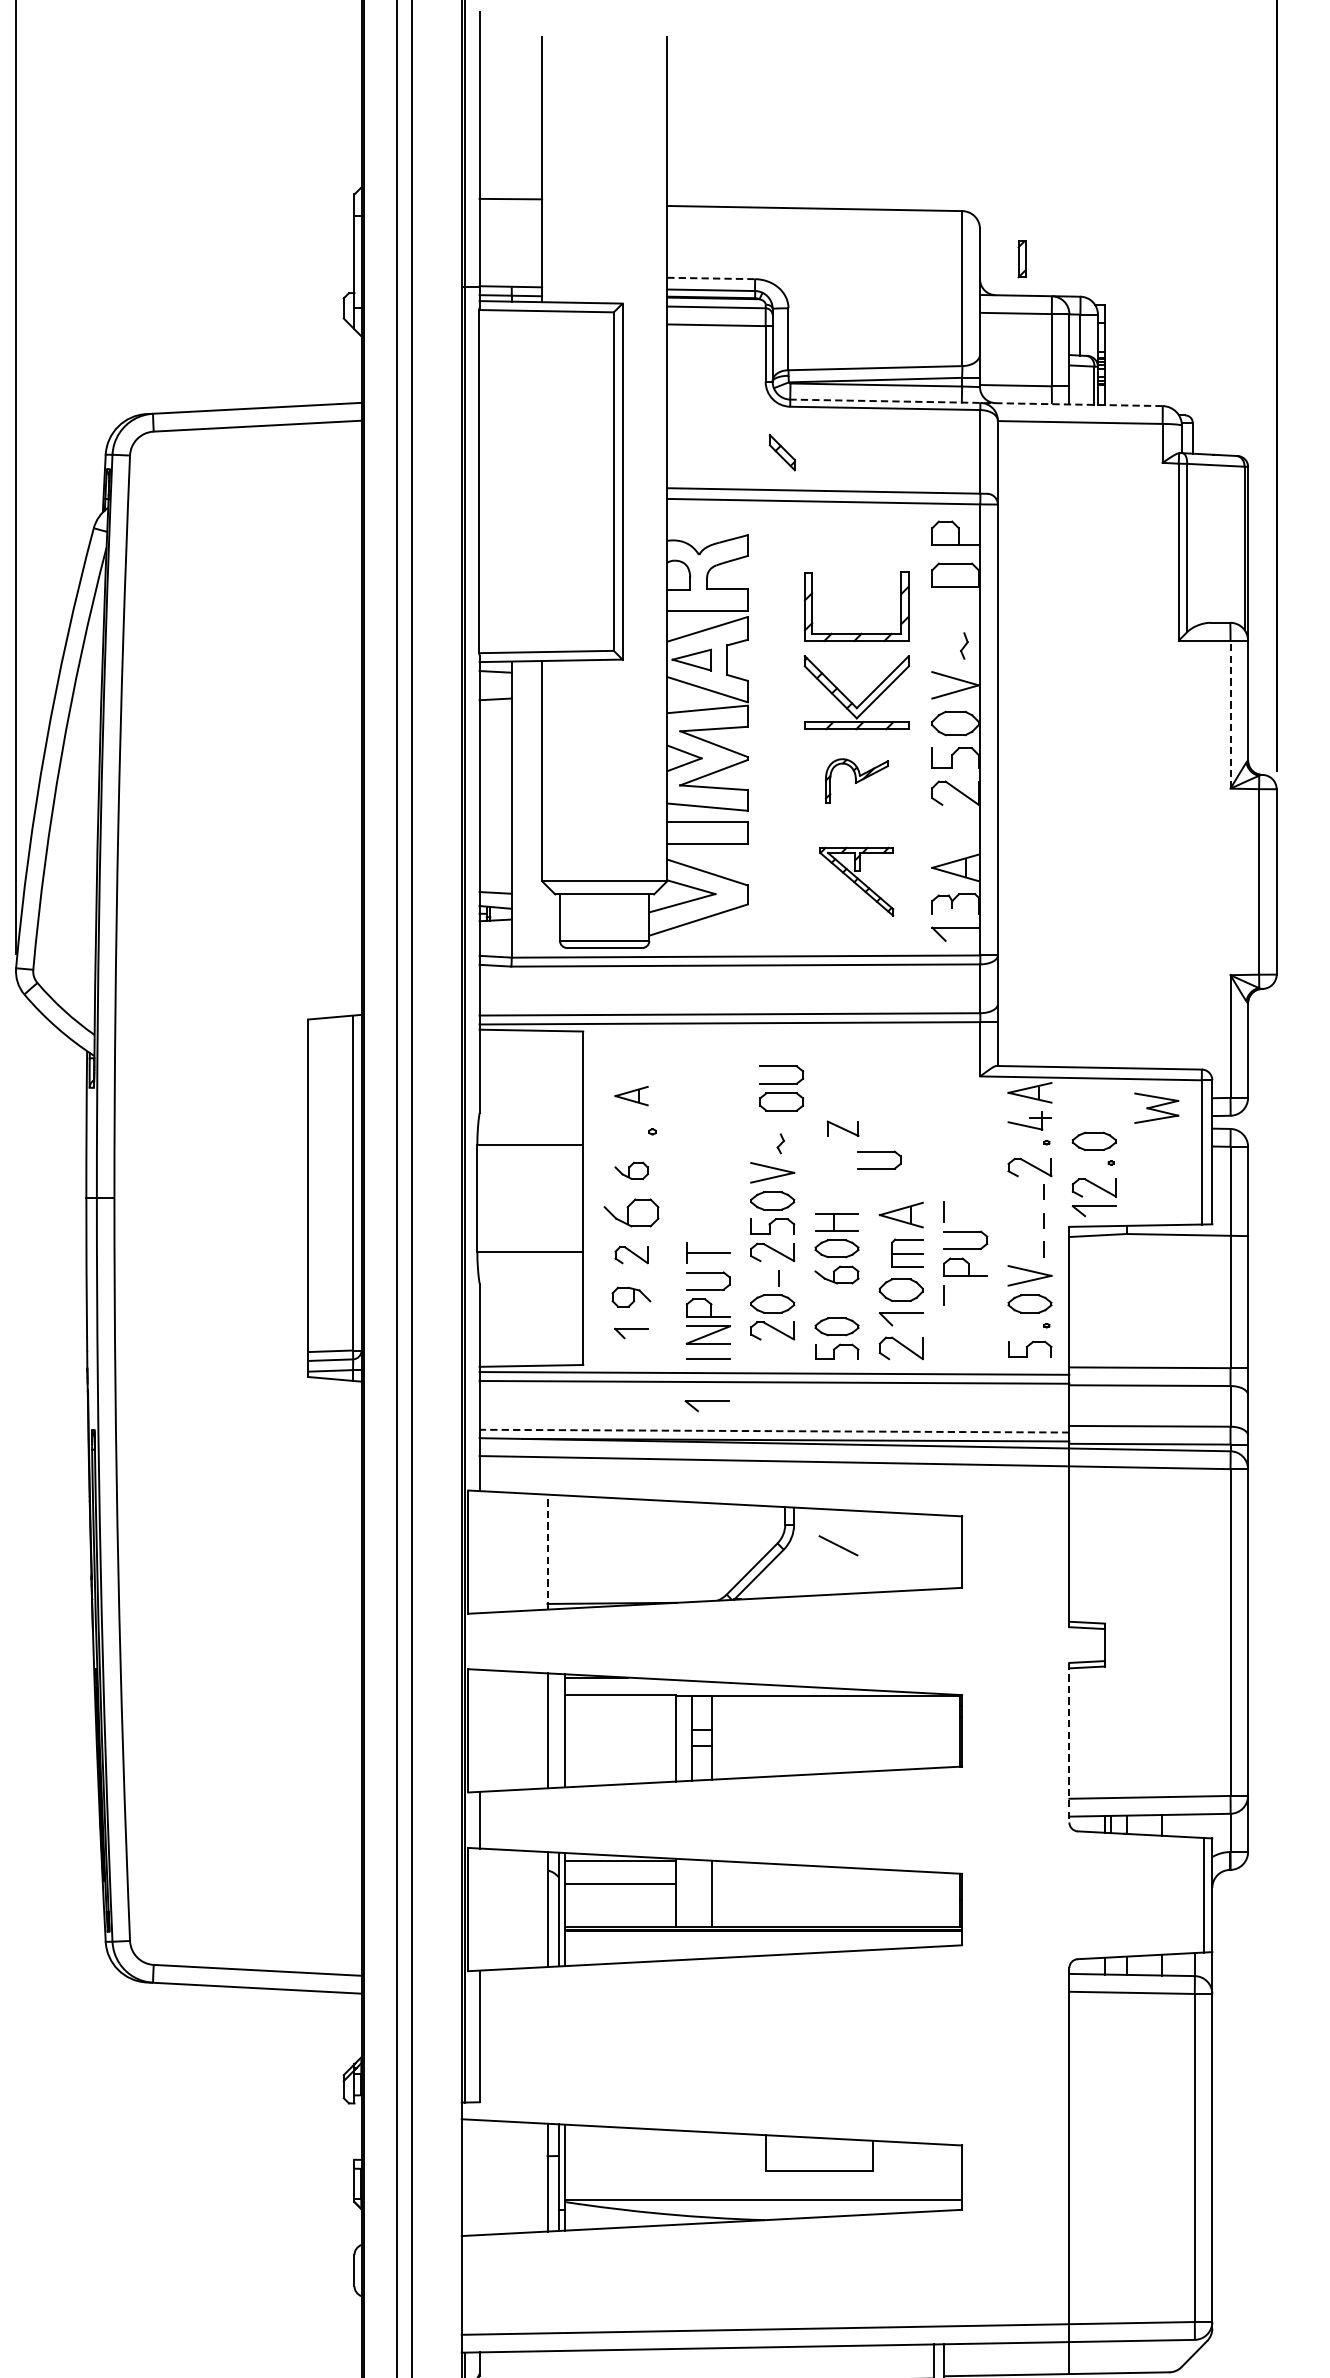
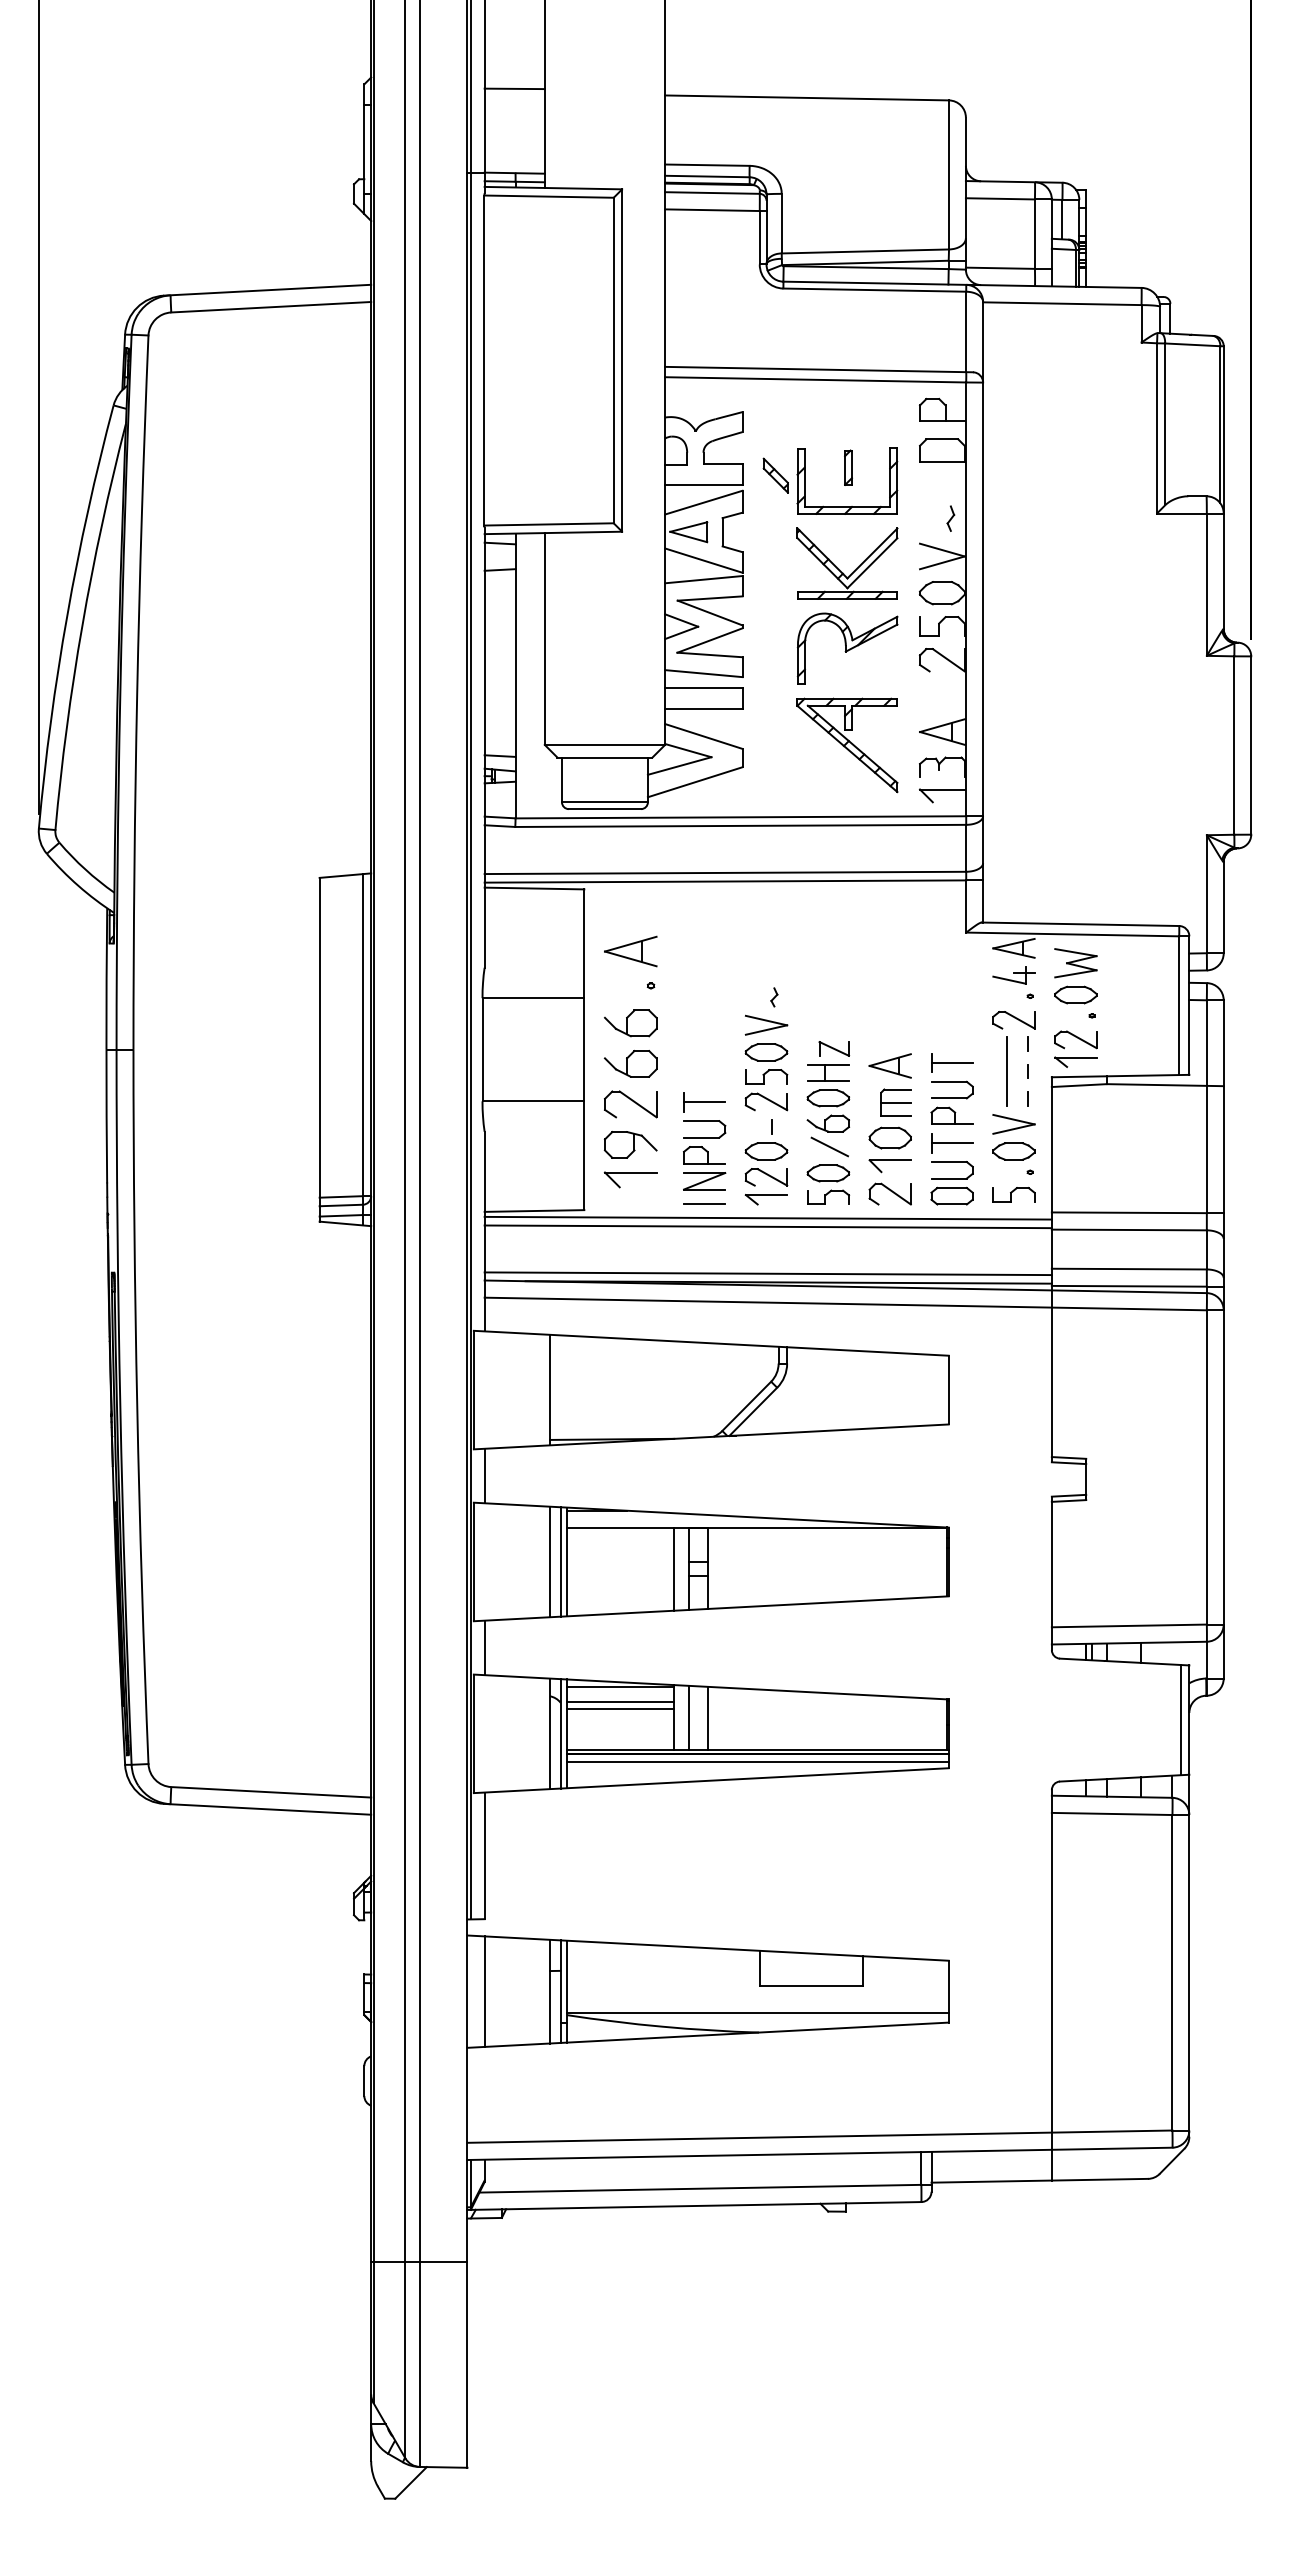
part: (1022, 259) -> (848, 467), moved
line: (711, 278) -> (707, 165), dashed -> solid
line: (975, 402) -> (961, 284), dashed -> solid
part: (782, 452) -> (775, 475), moved
line: (1230, 714) -> (1206, 584), dashed -> solid
part: (856, 781) -> (847, 648), size x1.67
part: (856, 881) -> (847, 745), size x1.43
part: (780, 1088) -> (951, 1183), moved
part: (631, 1096) -> (630, 951), size x1.67
part: (1156, 1108) -> (1075, 963), moved
part: (843, 1128) -> (834, 1048), moved
part: (879, 1152) -> (869, 1005), removed
part: (631, 1170) -> (630, 1023), size x1.67
line: (965, 1212) -> (951, 1063), added
line: (1022, 1220) -> (1006, 1071), added
part: (631, 1255) -> (630, 1104), size x1.67
line: (965, 1295) -> (951, 1143), added
part: (631, 1296) -> (630, 1144), size x1.43
part: (631, 1333) -> (630, 1179), size x1.67
part: (706, 1405) -> (765, 1199), moved
line: (774, 1430) -> (768, 1273), dashed -> solid
line: (838, 1545) -> (829, 1146), moved
line: (547, 1551) -> (549, 1389), dashed -> solid
line: (479, 1640) -> (484, 1475), added
line: (558, 1730) -> (560, 1561), added
line: (1069, 1742) -> (1051, 1573), dashed -> solid
line: (620, 1875) -> (620, 1701), added
line: (692, 1892) -> (689, 1717), added
line: (763, 1939) -> (757, 1762), added
line: (479, 2177) -> (484, 1991), added

